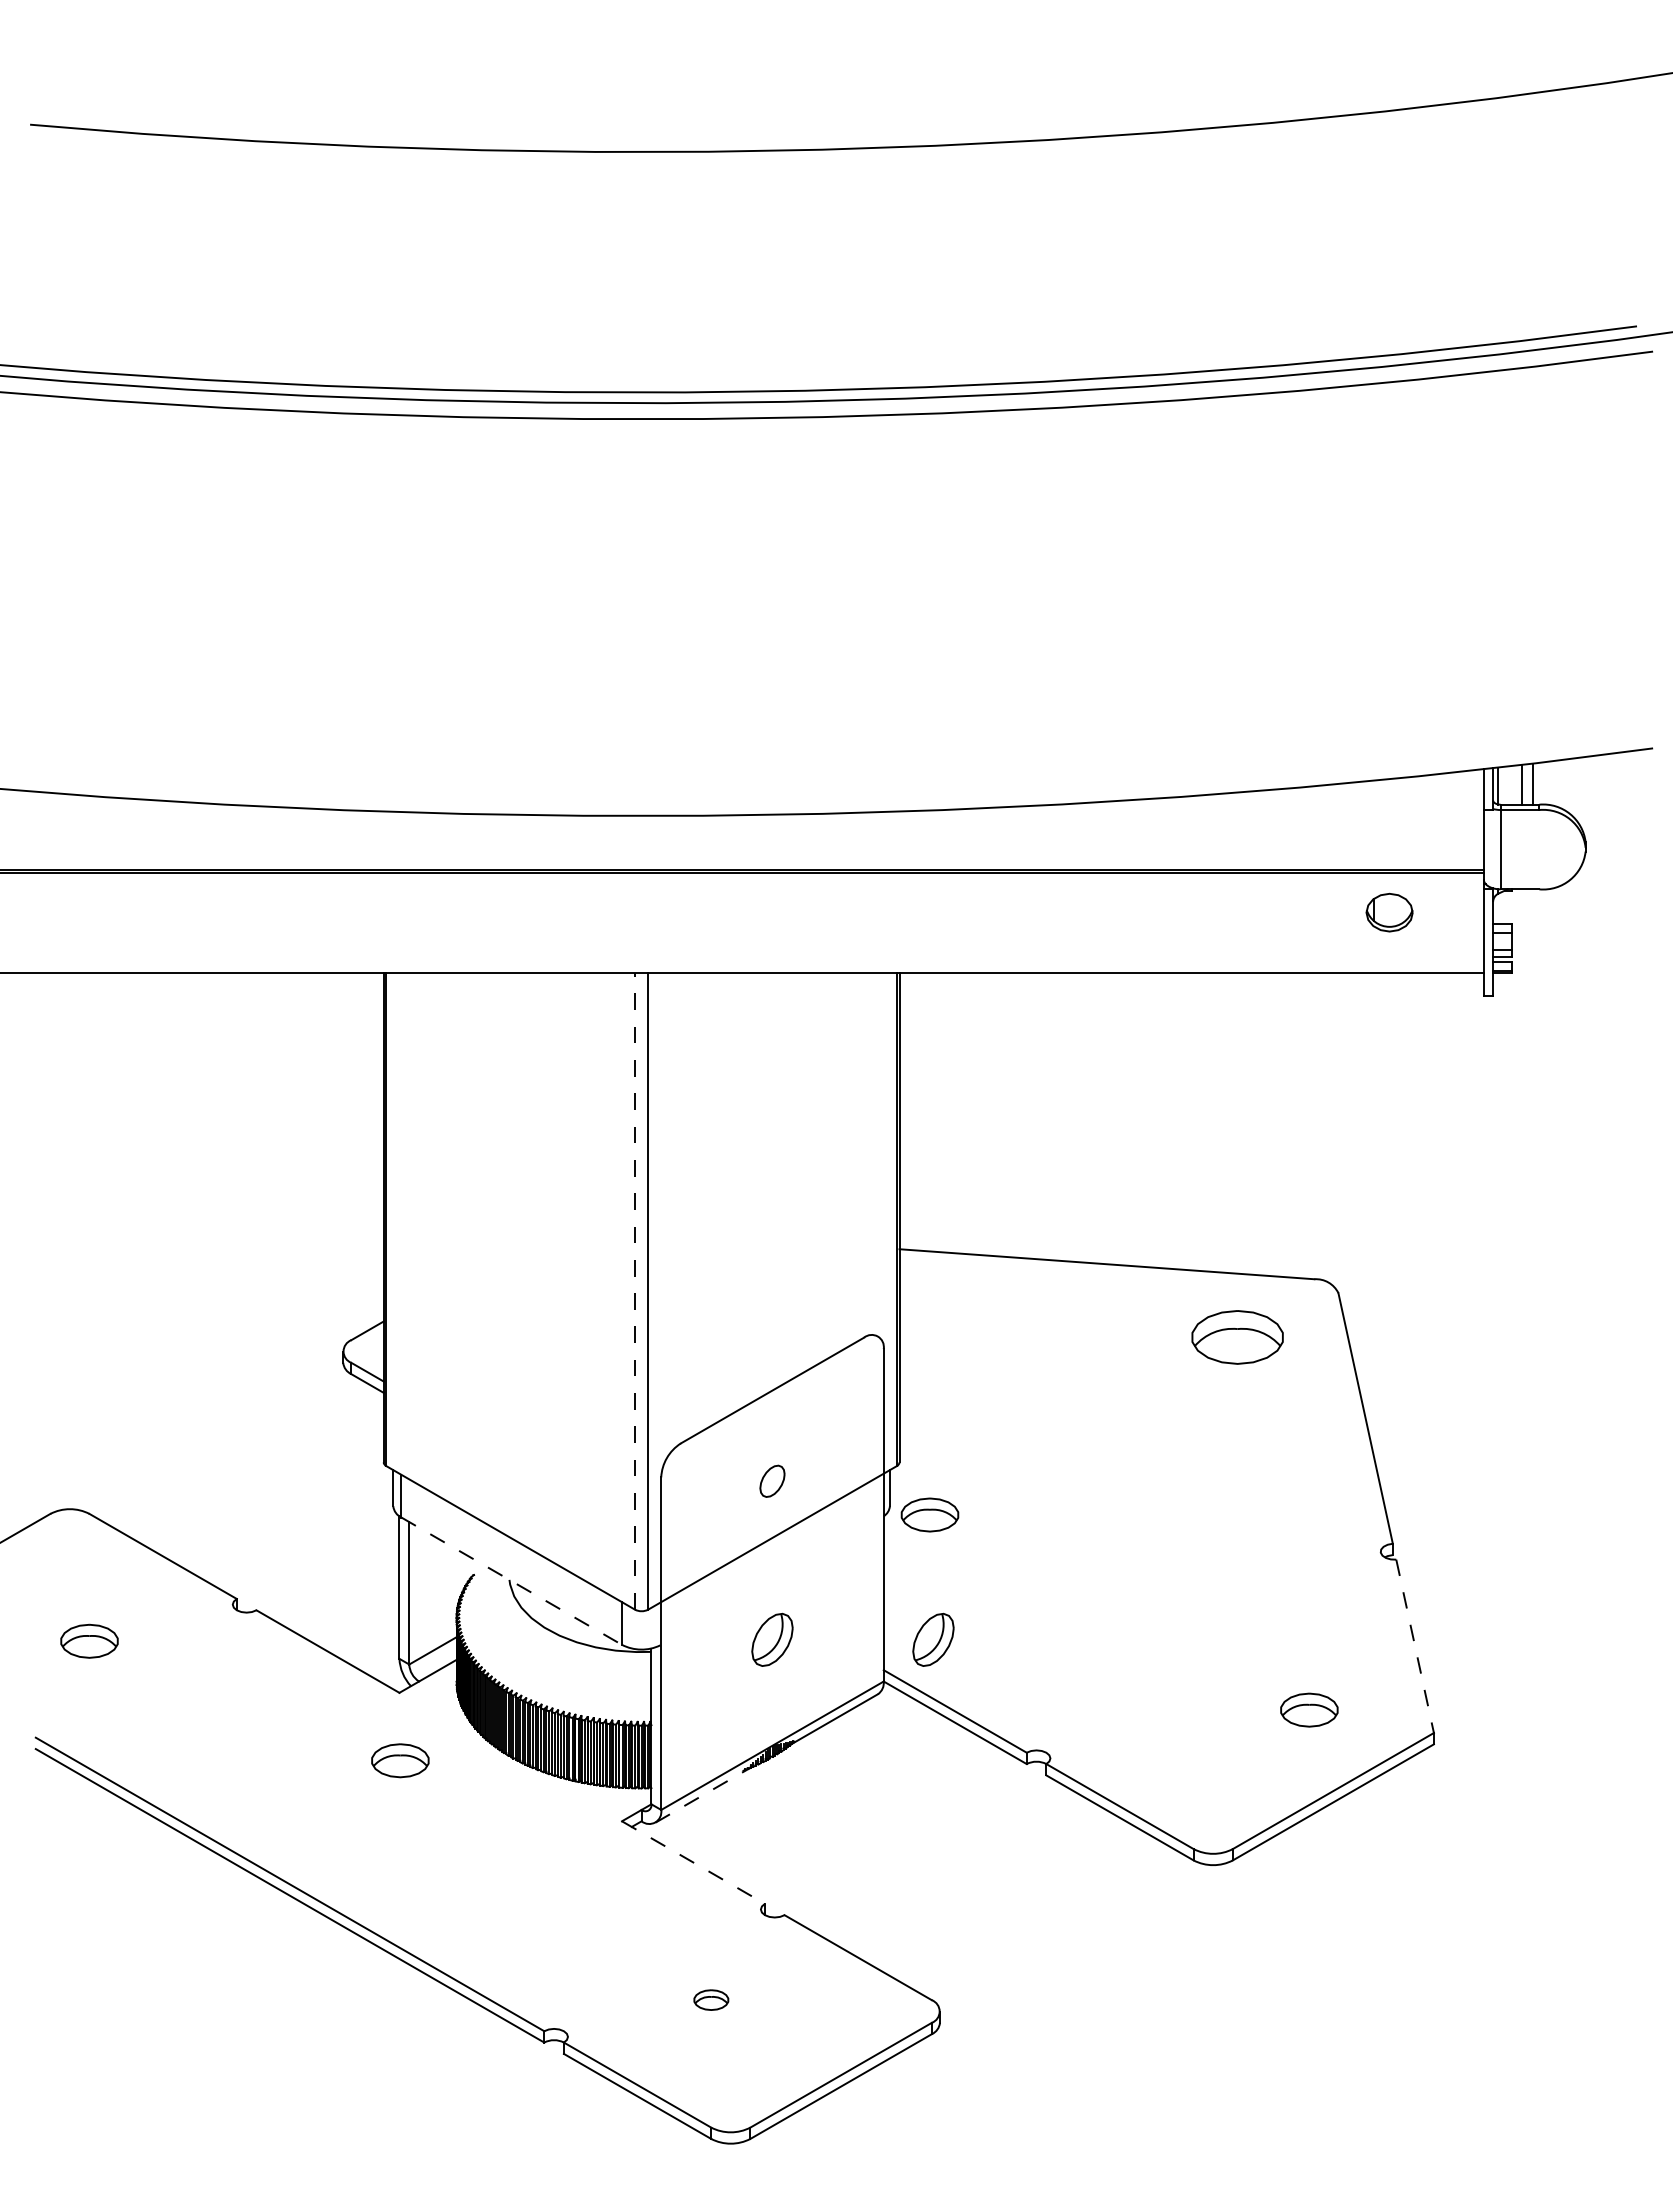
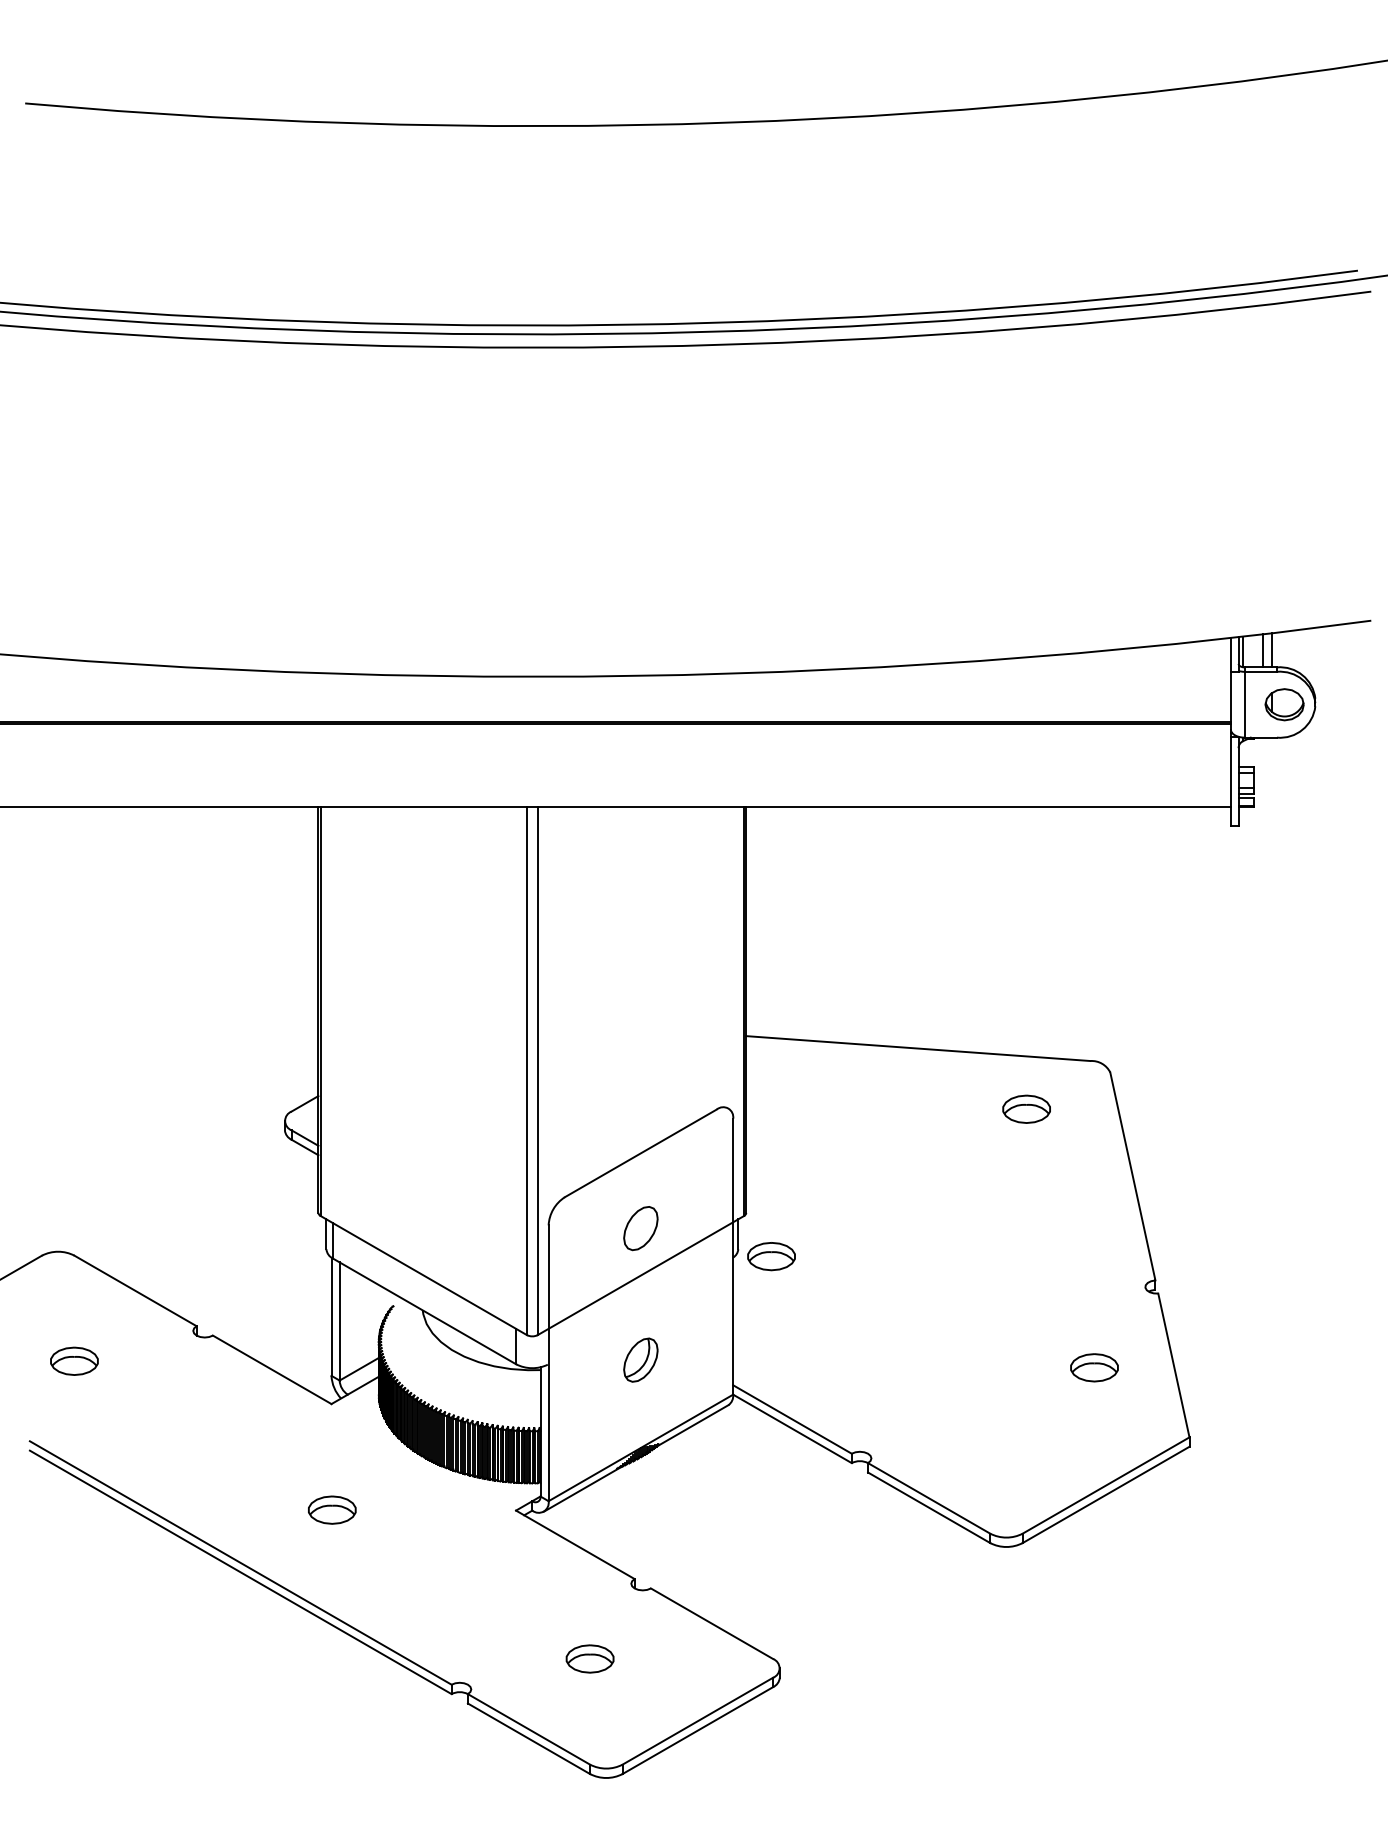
part: (1389, 912) -> (1284, 704), moved
line: (635, 1291) -> (527, 1071), dashed -> solid
part: (1237, 1337) -> (1026, 1109), size x0.62
part: (772, 1481) -> (640, 1228), size x1.67
line: (512, 1581) -> (425, 1311), dashed -> solid
part: (933, 1639) -> (774, 1359), removed
line: (1415, 1646) -> (1174, 1365), dashed -> solid
part: (1309, 1709) -> (1094, 1367), moved
part: (400, 1760) -> (332, 1509), moved
line: (703, 1795) -> (583, 1489), dashed -> solid
line: (693, 1862) -> (575, 1544), dashed -> solid
part: (711, 1999) -> (590, 1658), size x1.67

